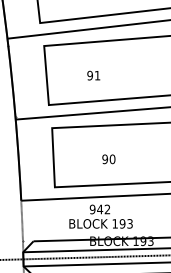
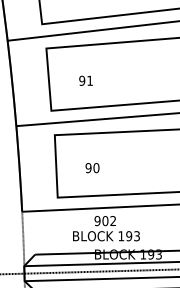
text: (93, 75) -> (85, 80), moved
text: (108, 159) -> (92, 168), moved
text: (100, 209) -> (105, 221), 942 -> 902

